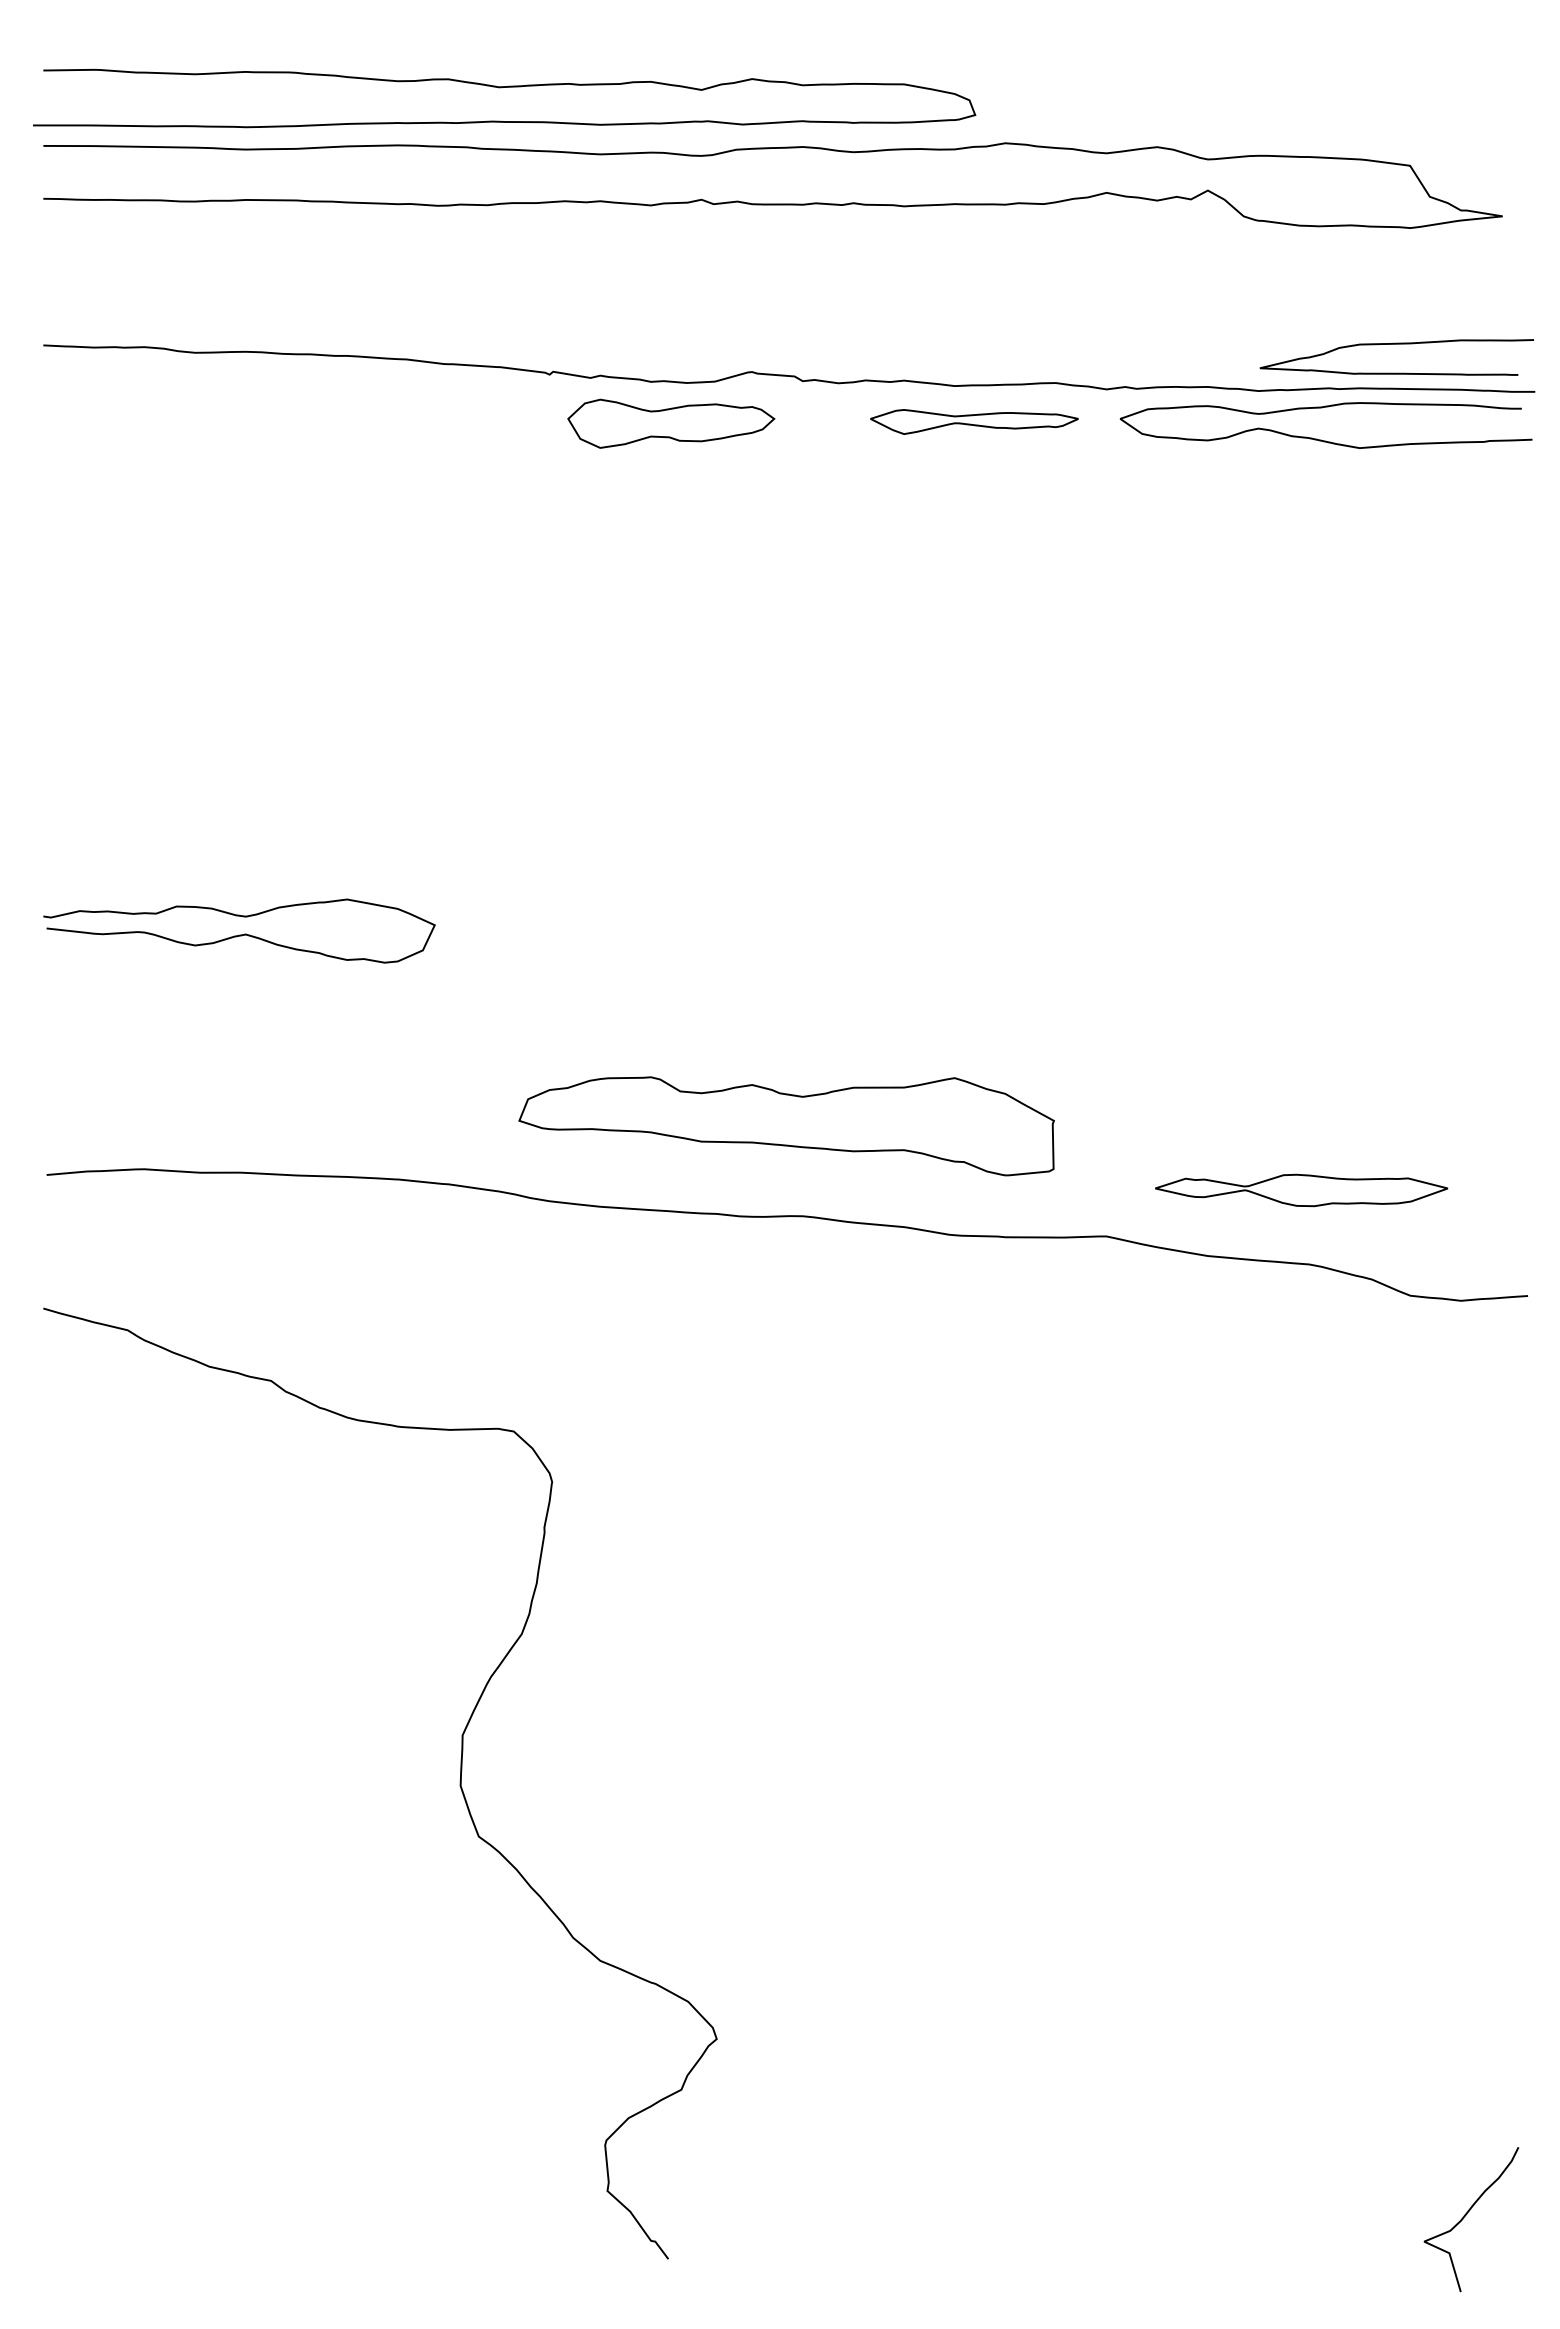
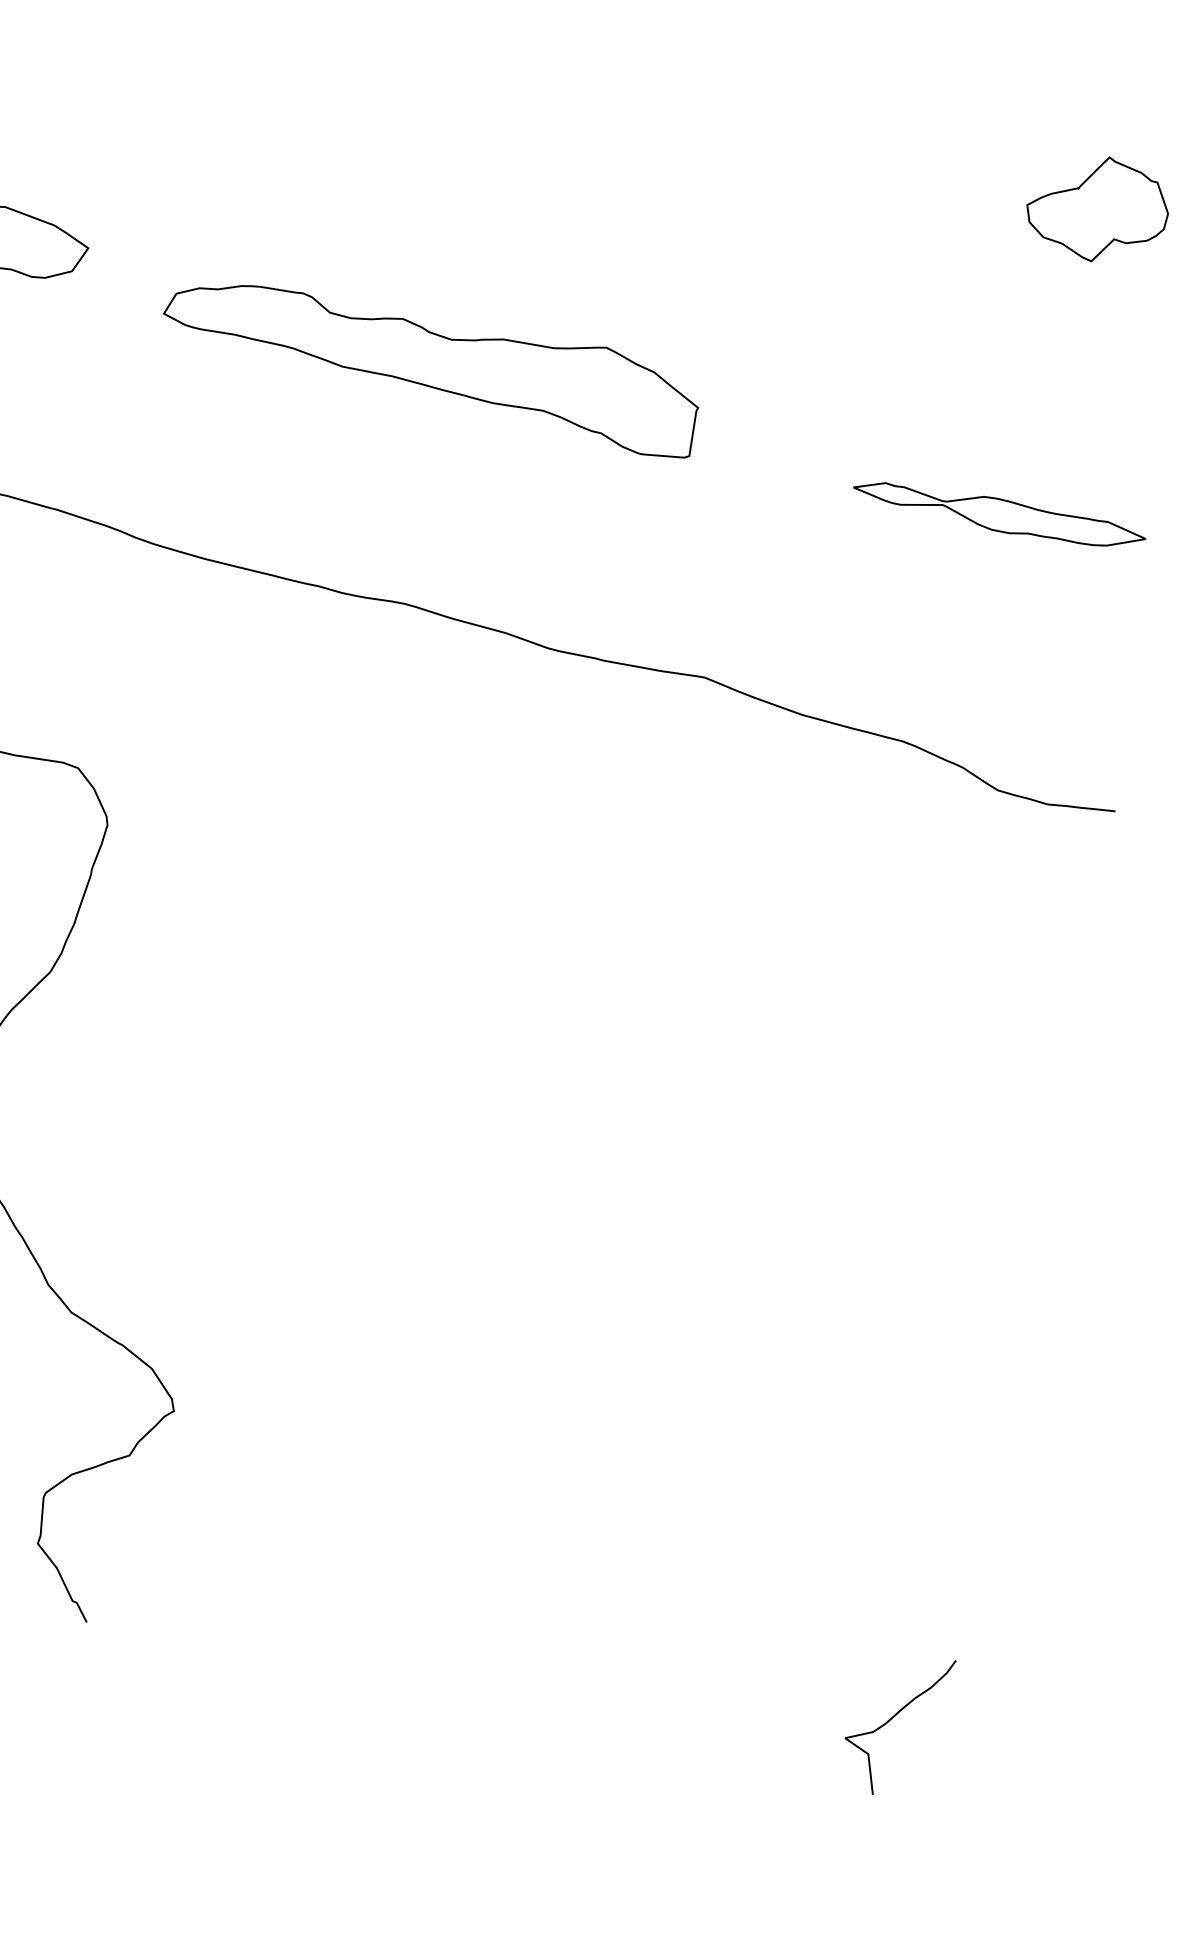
part: (1407, 714) -> (1097, 209), added
part: (786, 1126) -> (429, 366), moved
part: (1301, 1190) -> (999, 515), moved

